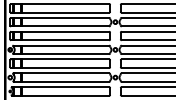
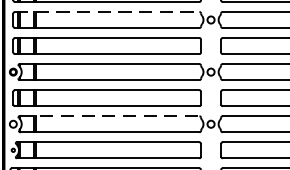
line: (60, 17) -> (107, 11), solid -> dashed
line: (61, 73) -> (109, 116), solid -> dashed

